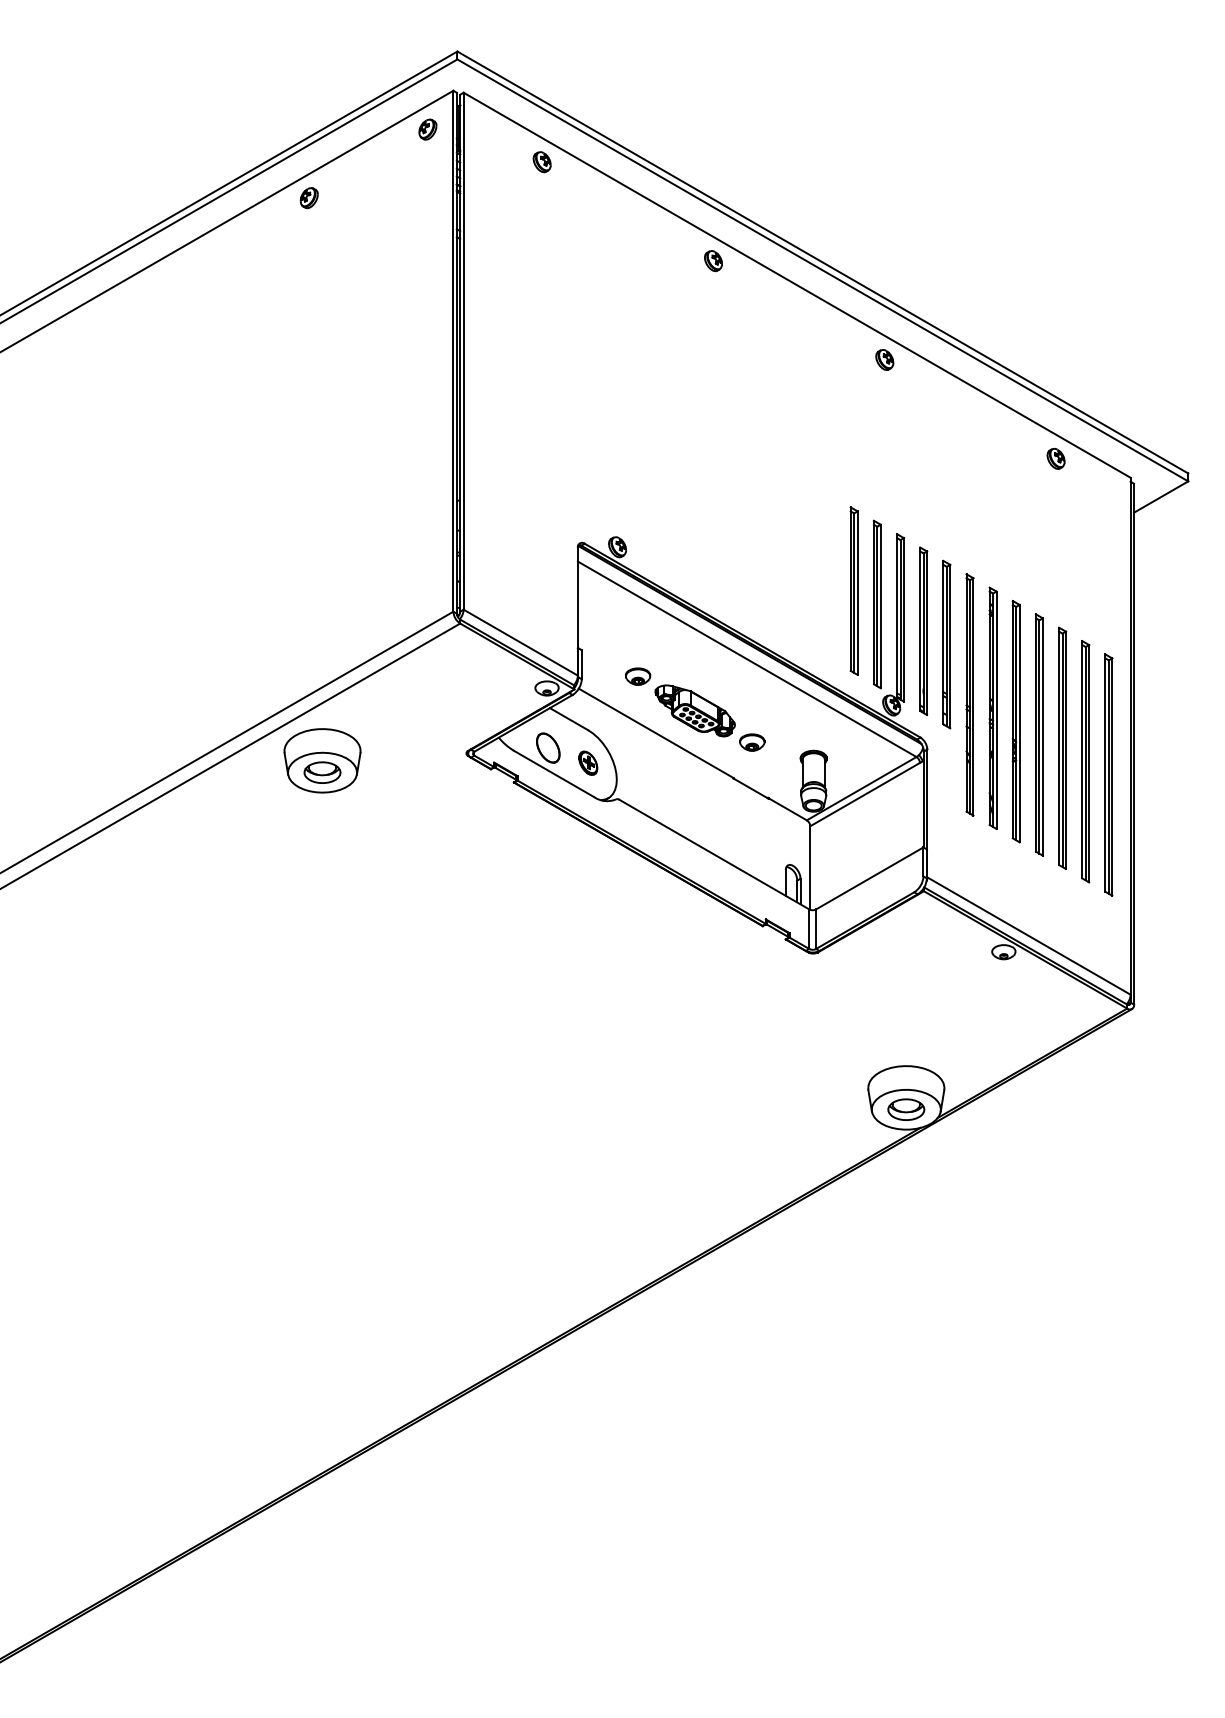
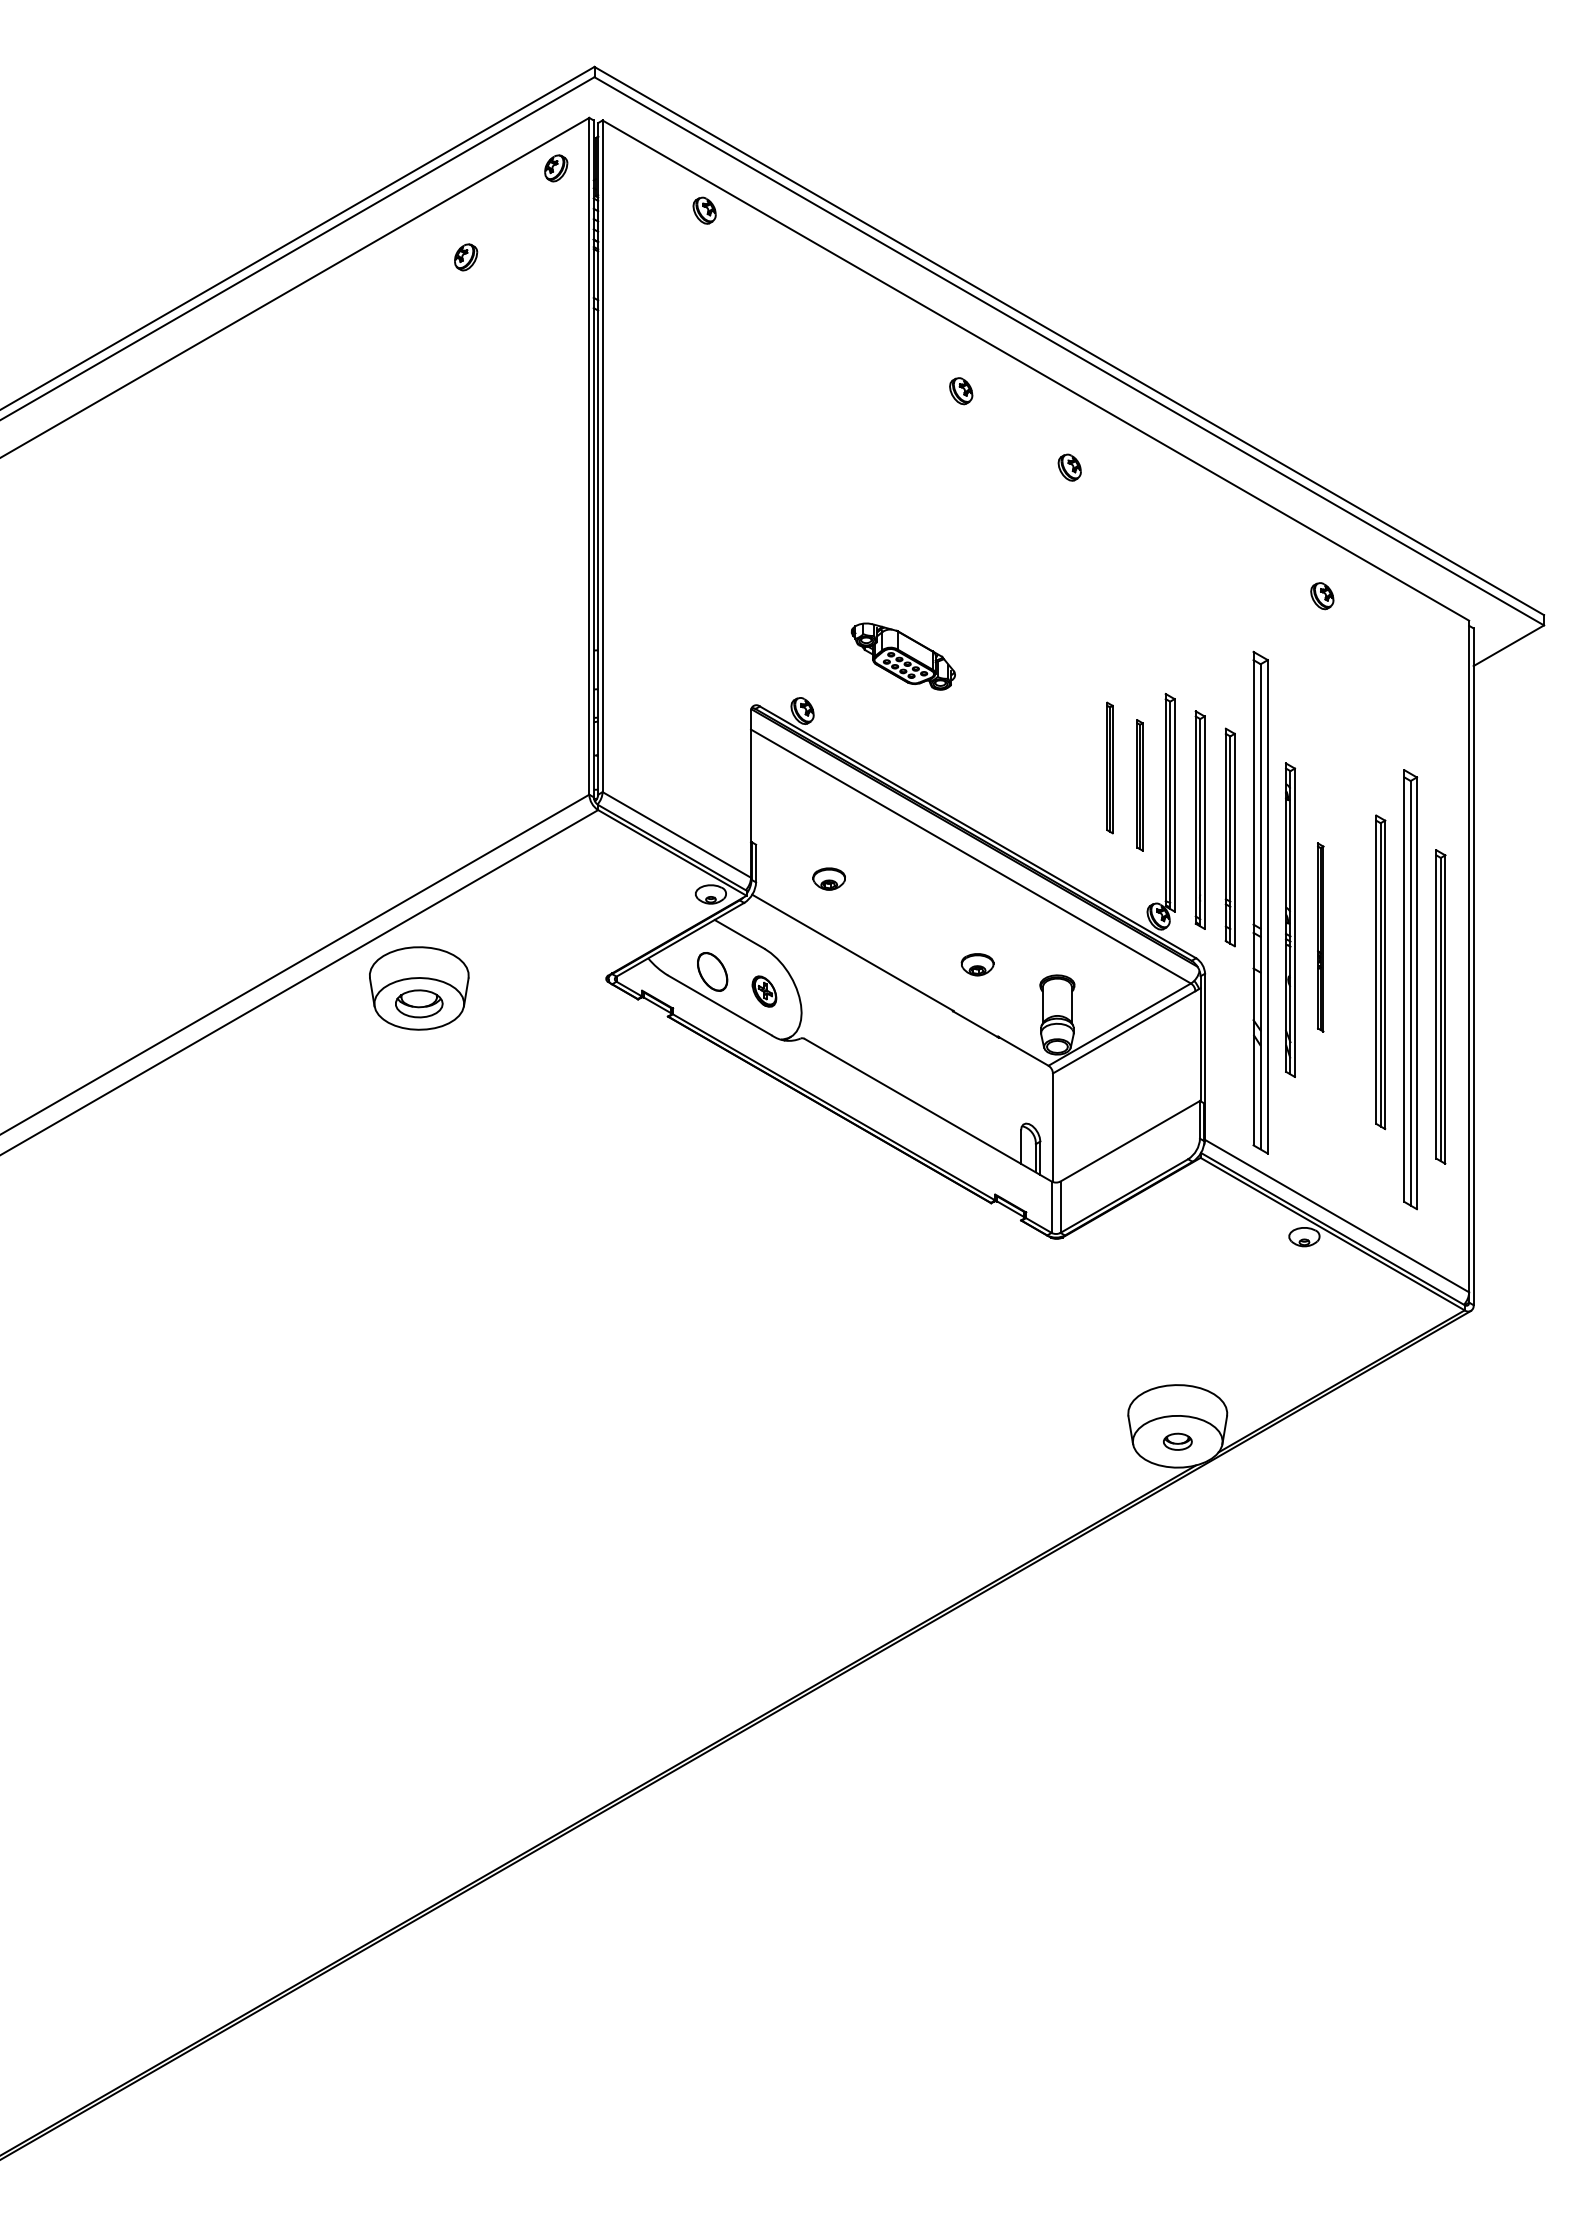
part: (309, 198) -> (466, 257), moved
part: (713, 261) -> (961, 391), moved
part: (884, 359) -> (1069, 467), moved
part: (1056, 459) -> (1322, 596), moved
part: (853, 590) -> (1109, 767), size x0.6
part: (876, 604) -> (1139, 785), size x0.6
part: (969, 694) -> (1259, 902), size x1.6
part: (694, 710) -> (902, 656), moved
part: (1016, 721) -> (1320, 937), size x0.6
part: (1039, 734) -> (1350, 954), removed
part: (1085, 761) -> (1410, 989), size x1.4
part: (906, 1109) -> (1177, 1441), size x0.6

